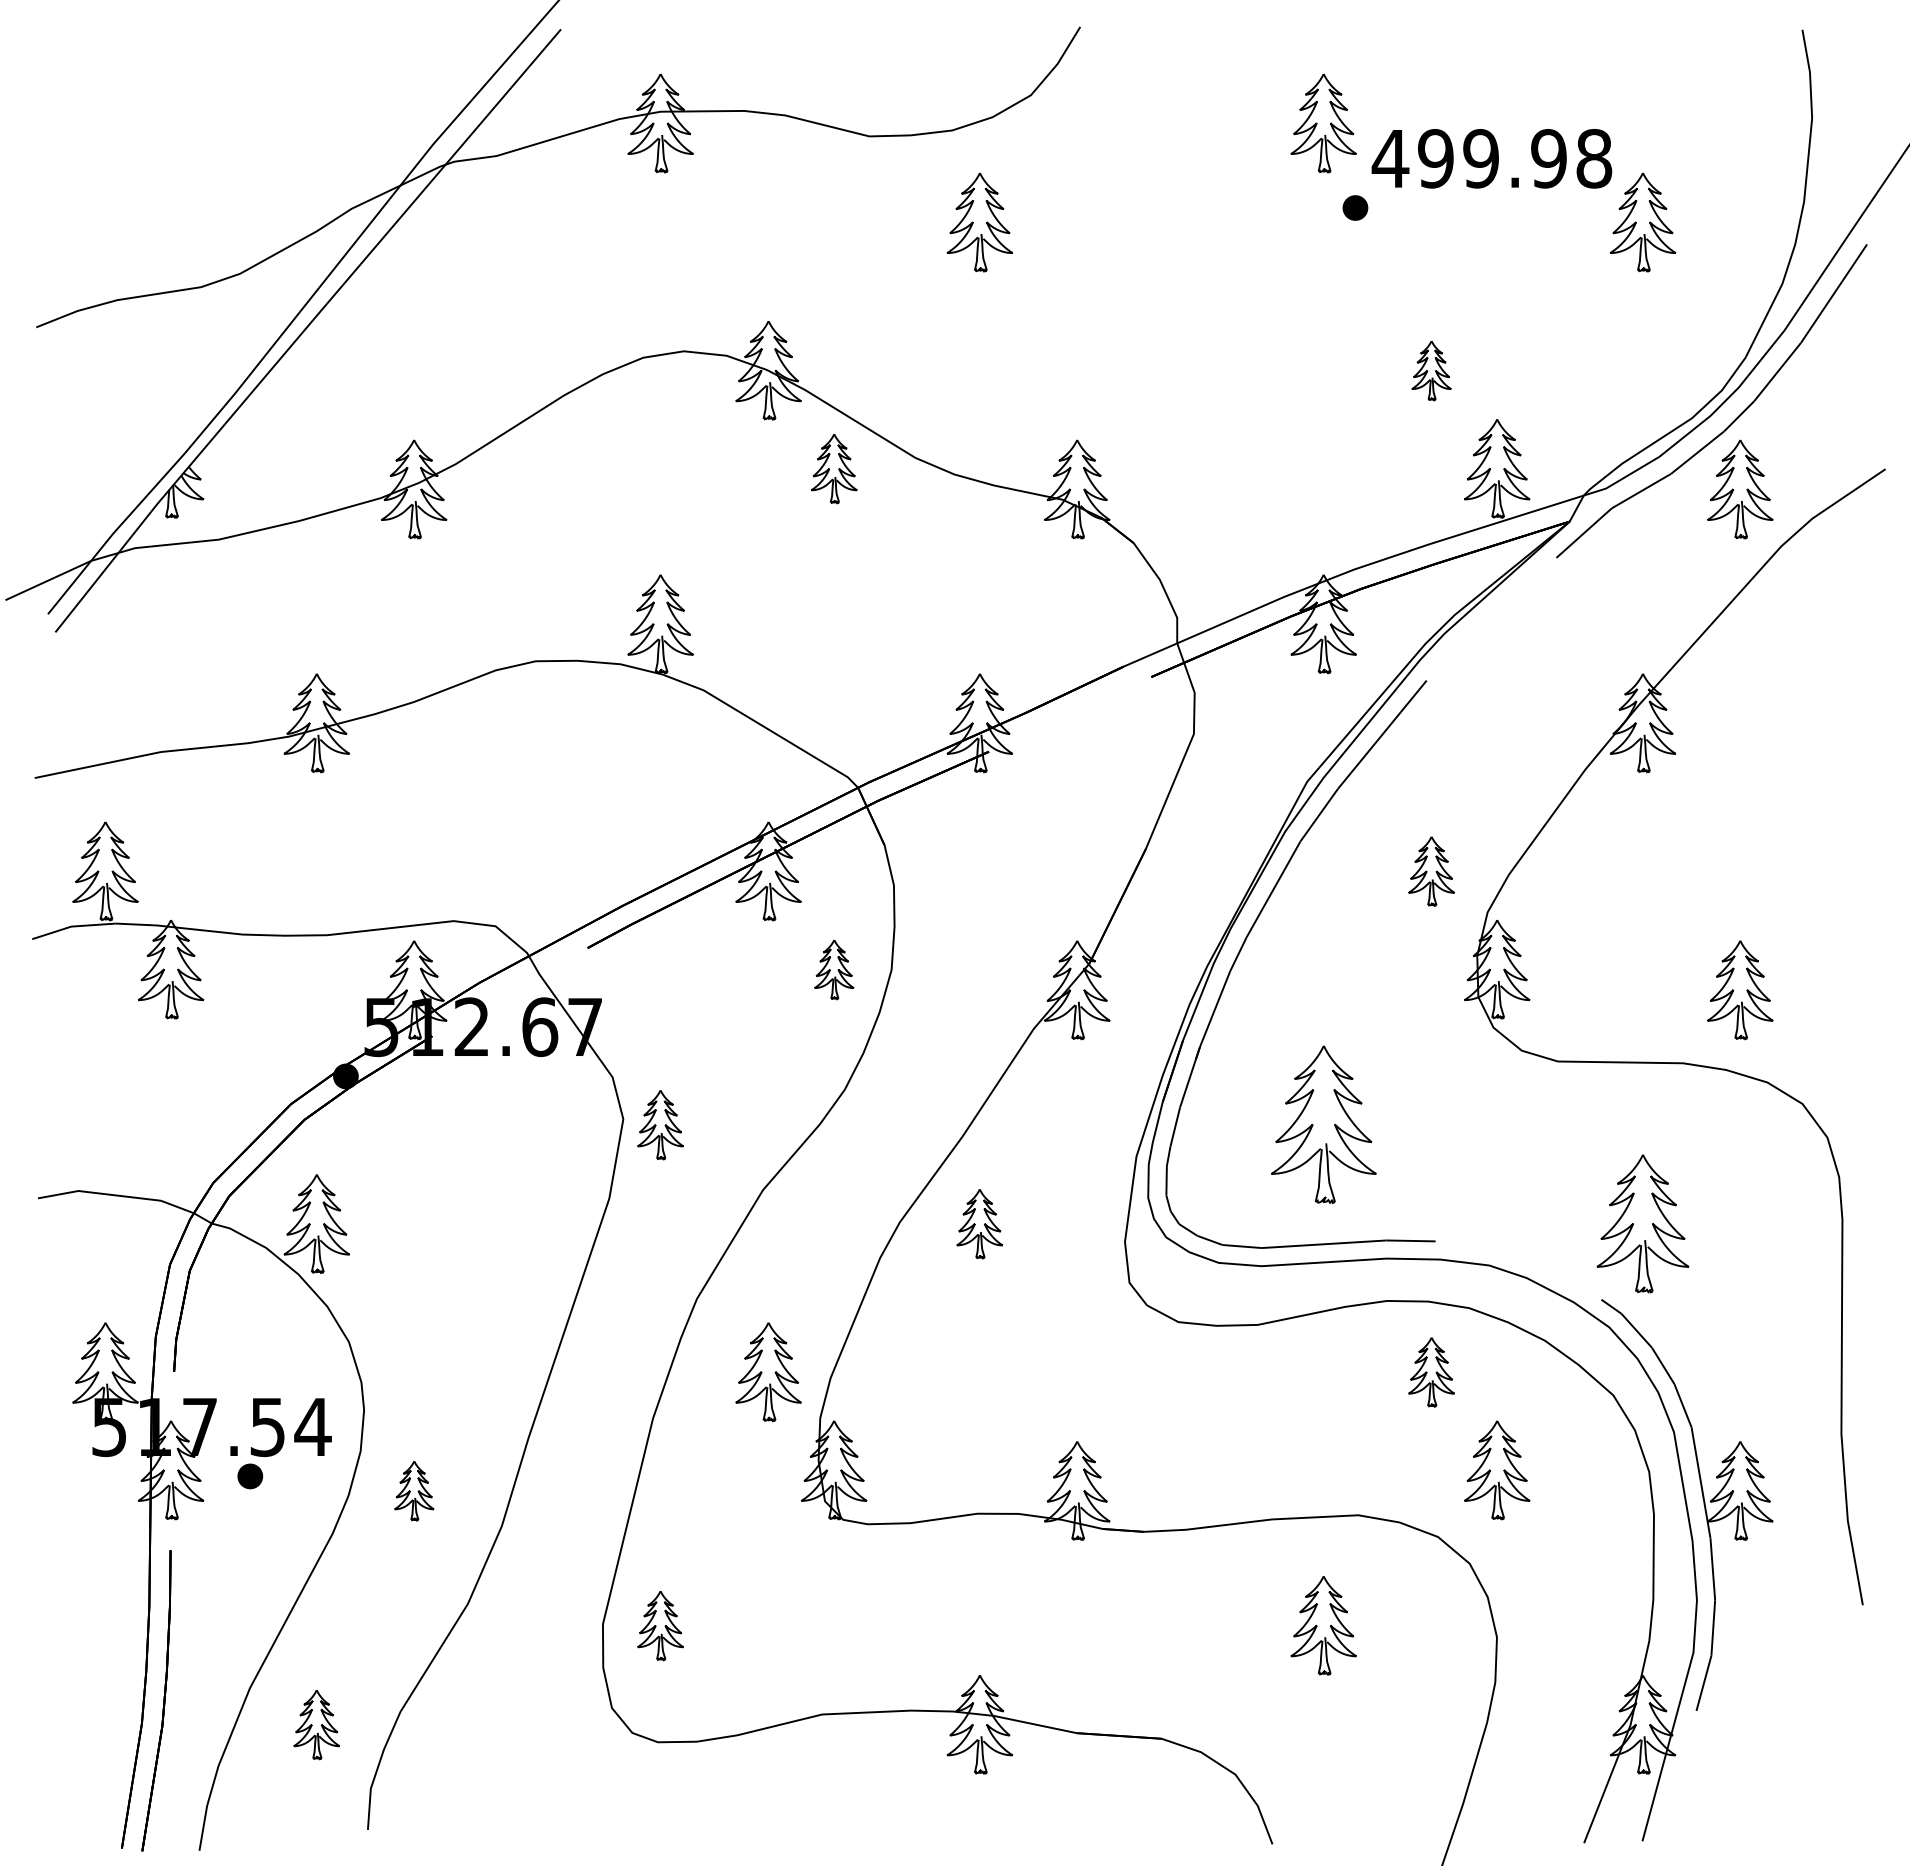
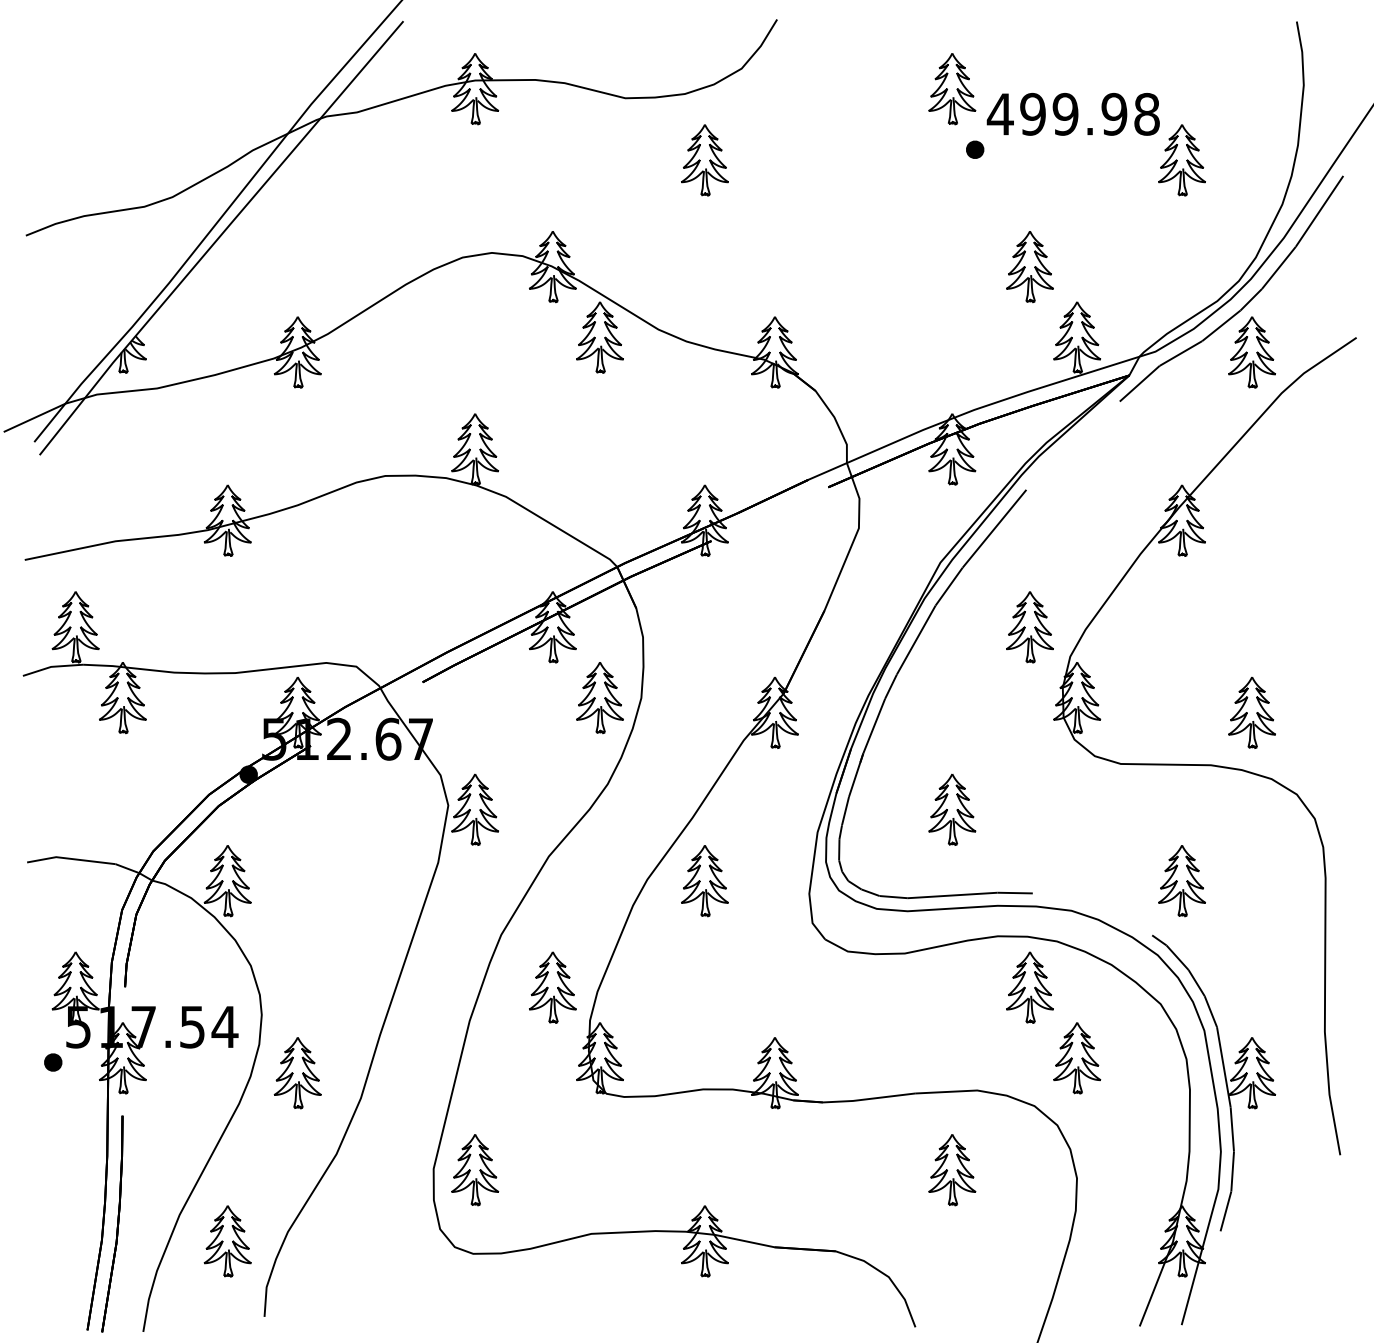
part: (1431, 370) -> (1029, 266), size x1.67
part: (834, 468) -> (600, 337), size x1.43
part: (1431, 871) -> (1029, 627), size x1.43
part: (834, 969) -> (600, 697), size x1.67
part: (660, 1124) -> (475, 809), size x1.43
part: (1323, 1124) -> (952, 809), size x0.62
part: (979, 1223) -> (704, 880), size x1.43
part: (1642, 1223) -> (1181, 880), size x0.71
part: (1431, 1372) -> (1029, 987), size x1.43
part: (250, 1476) -> (53, 1062), moved
part: (414, 1490) -> (298, 1072), size x1.67
part: (660, 1625) -> (475, 1169), size x1.43
part: (316, 1724) -> (227, 1241), size x1.43

